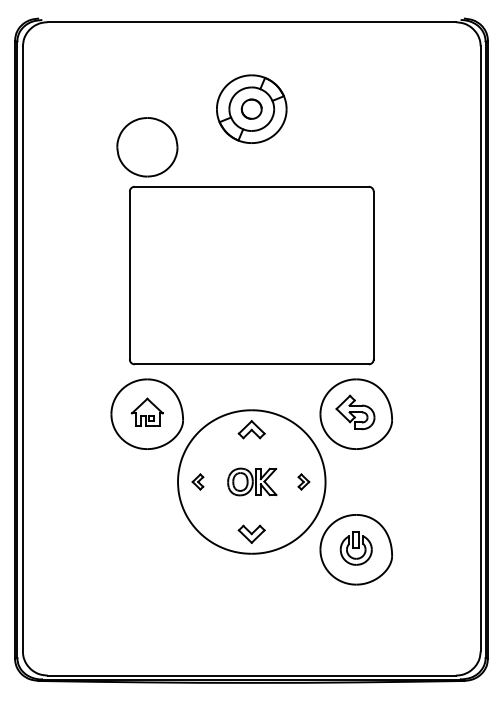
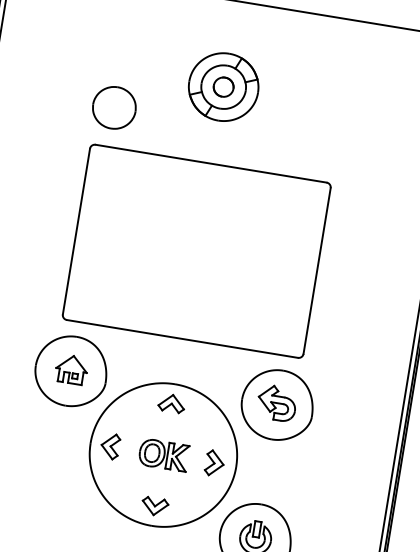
part: (146, 147) -> (113, 107), size x0.71
part: (197, 481) -> (109, 445), size x1.67
part: (303, 481) -> (214, 462), size x1.67

